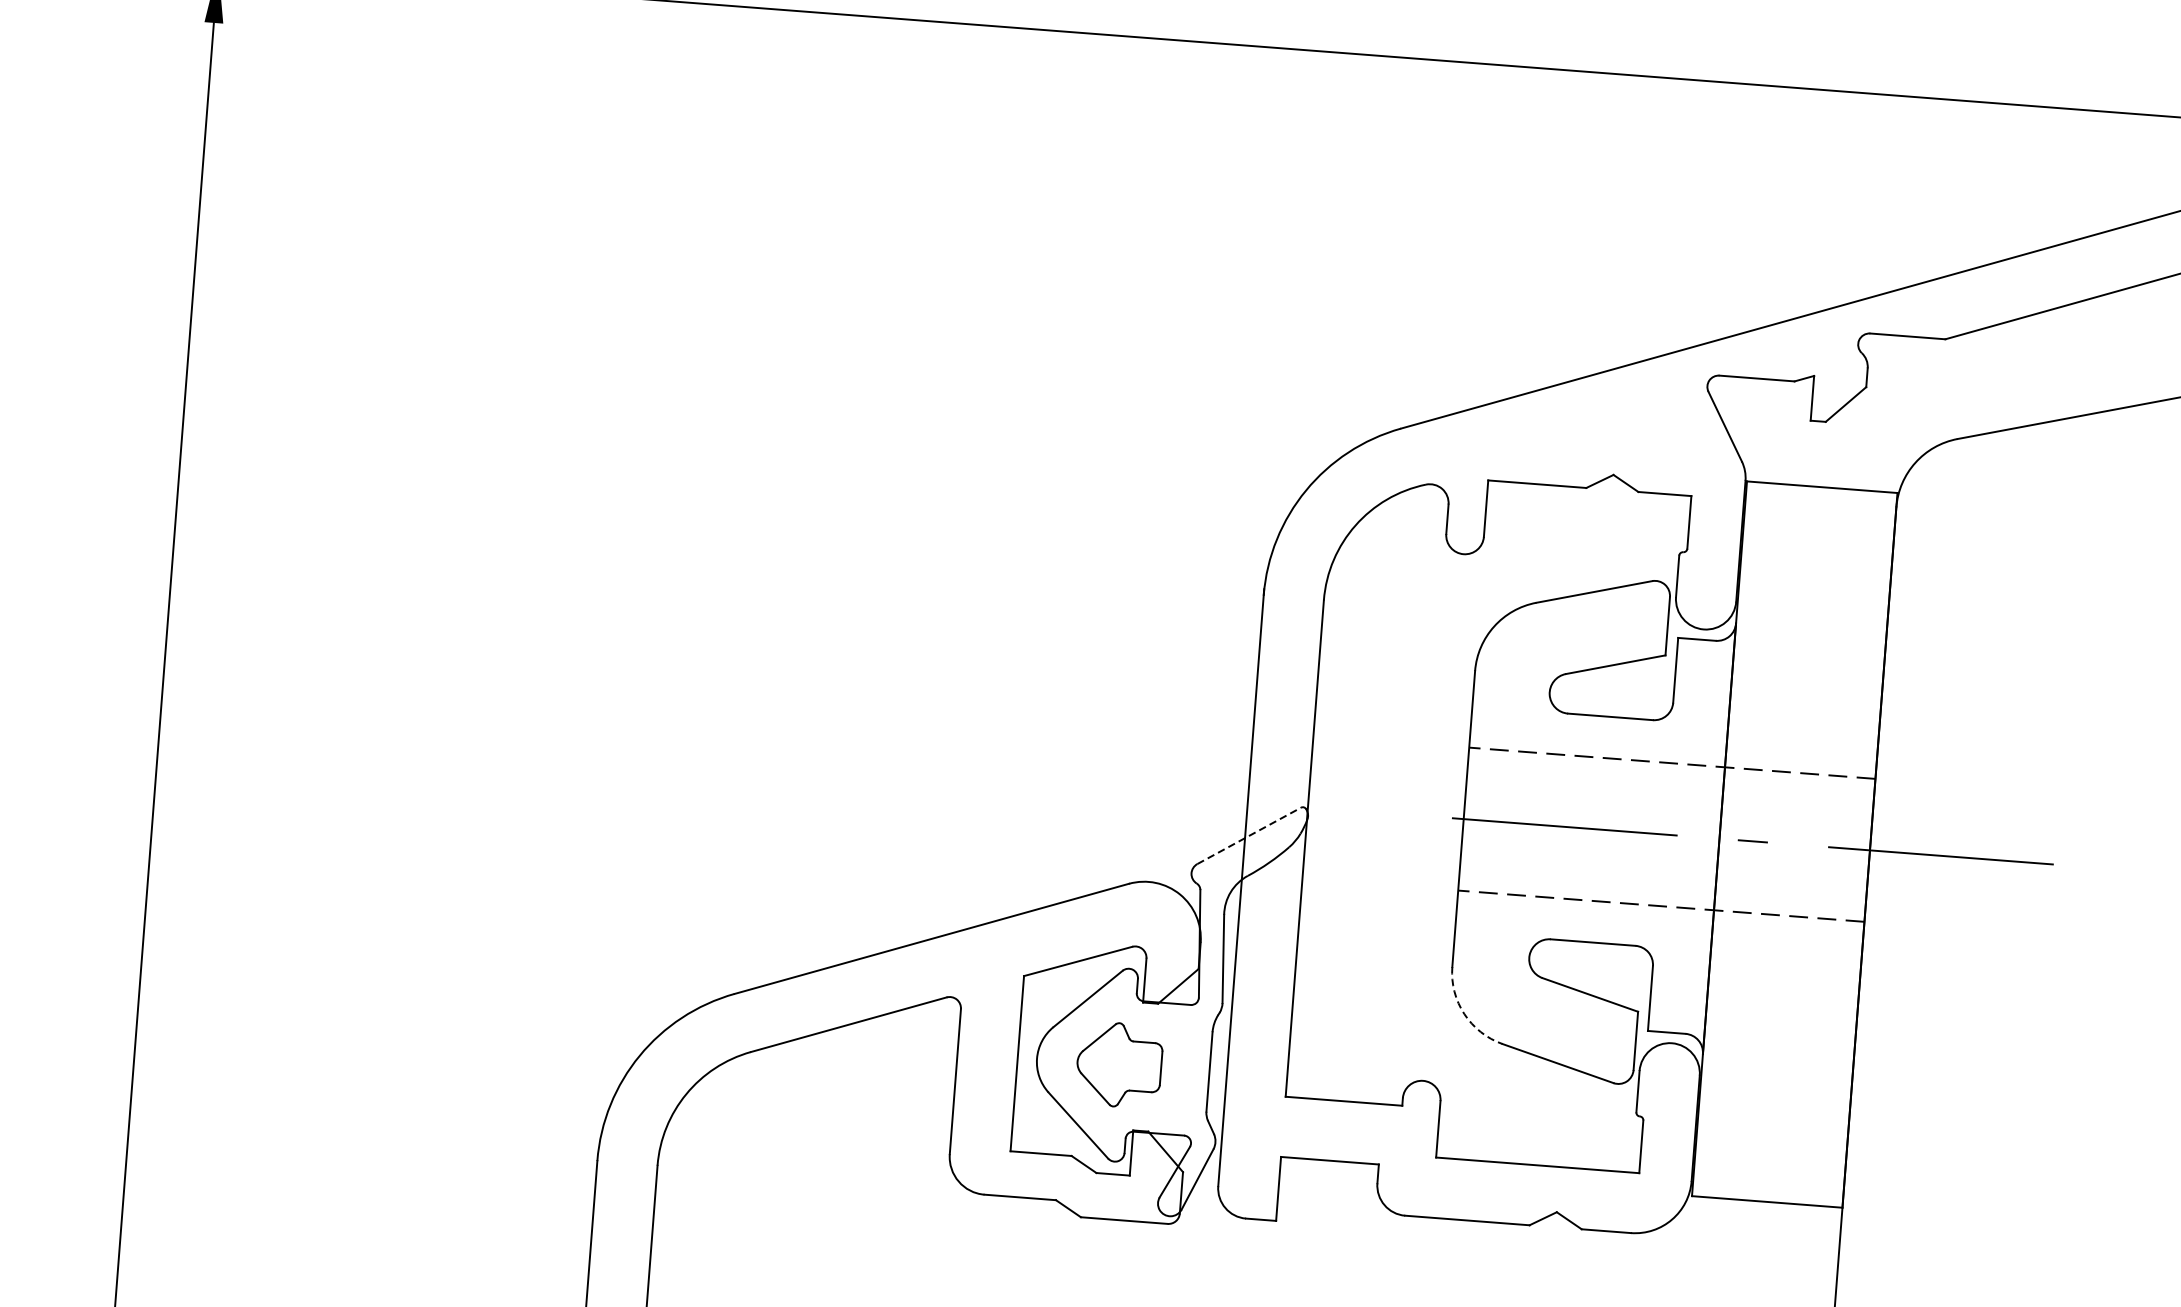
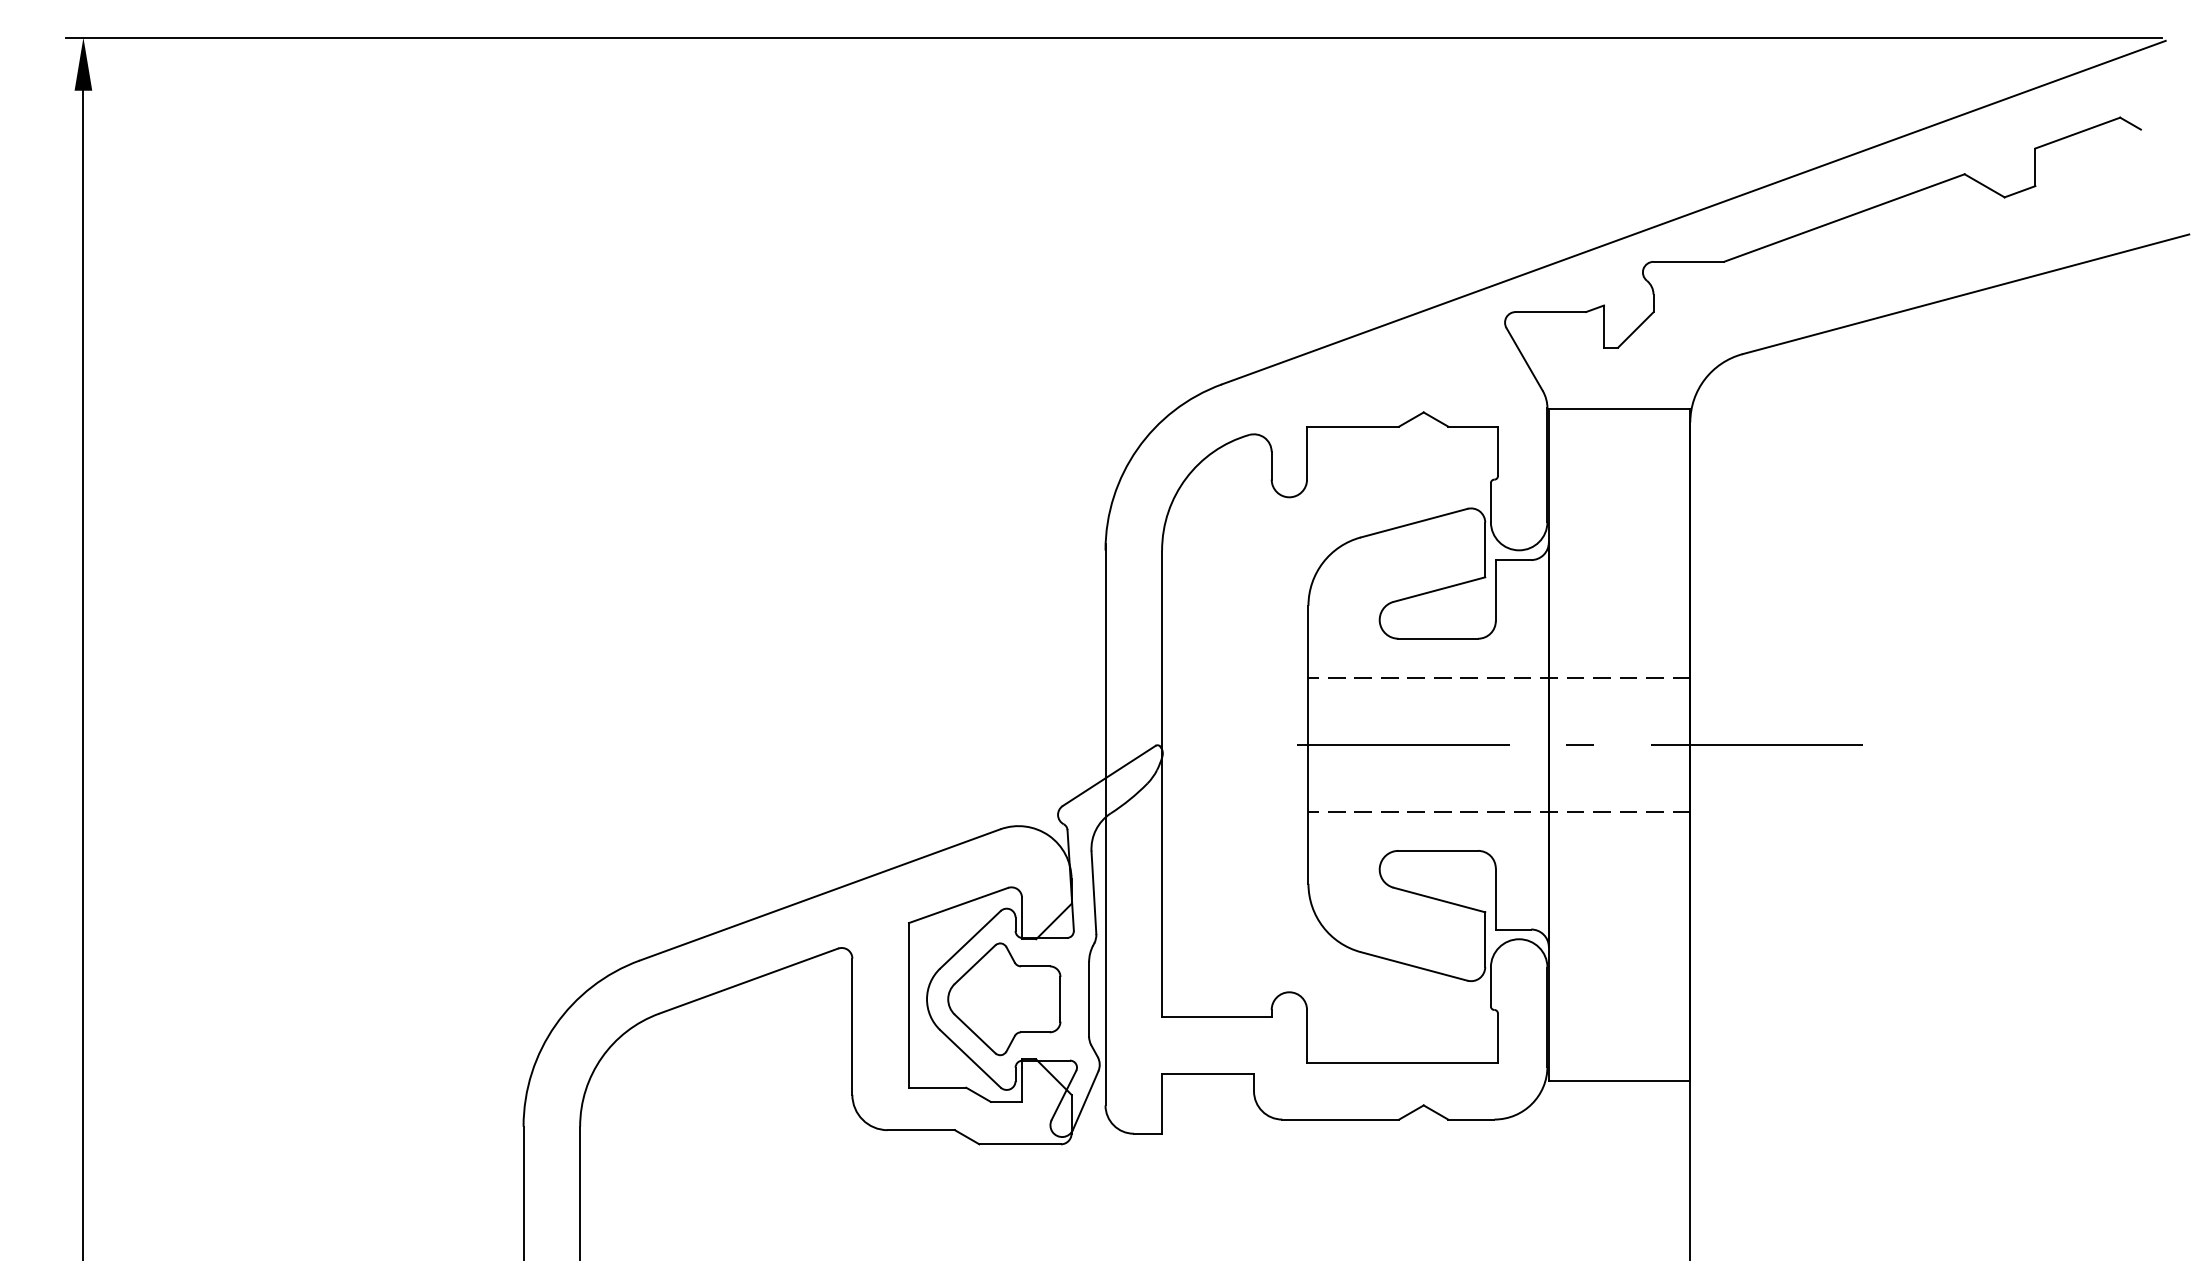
line: (1249, 835) -> (1109, 775), dashed -> solid
arc: (1464, 1013) -> (1323, 926), dashed -> solid
part: (1119, 1065) -> (1004, 999), size x1.43

